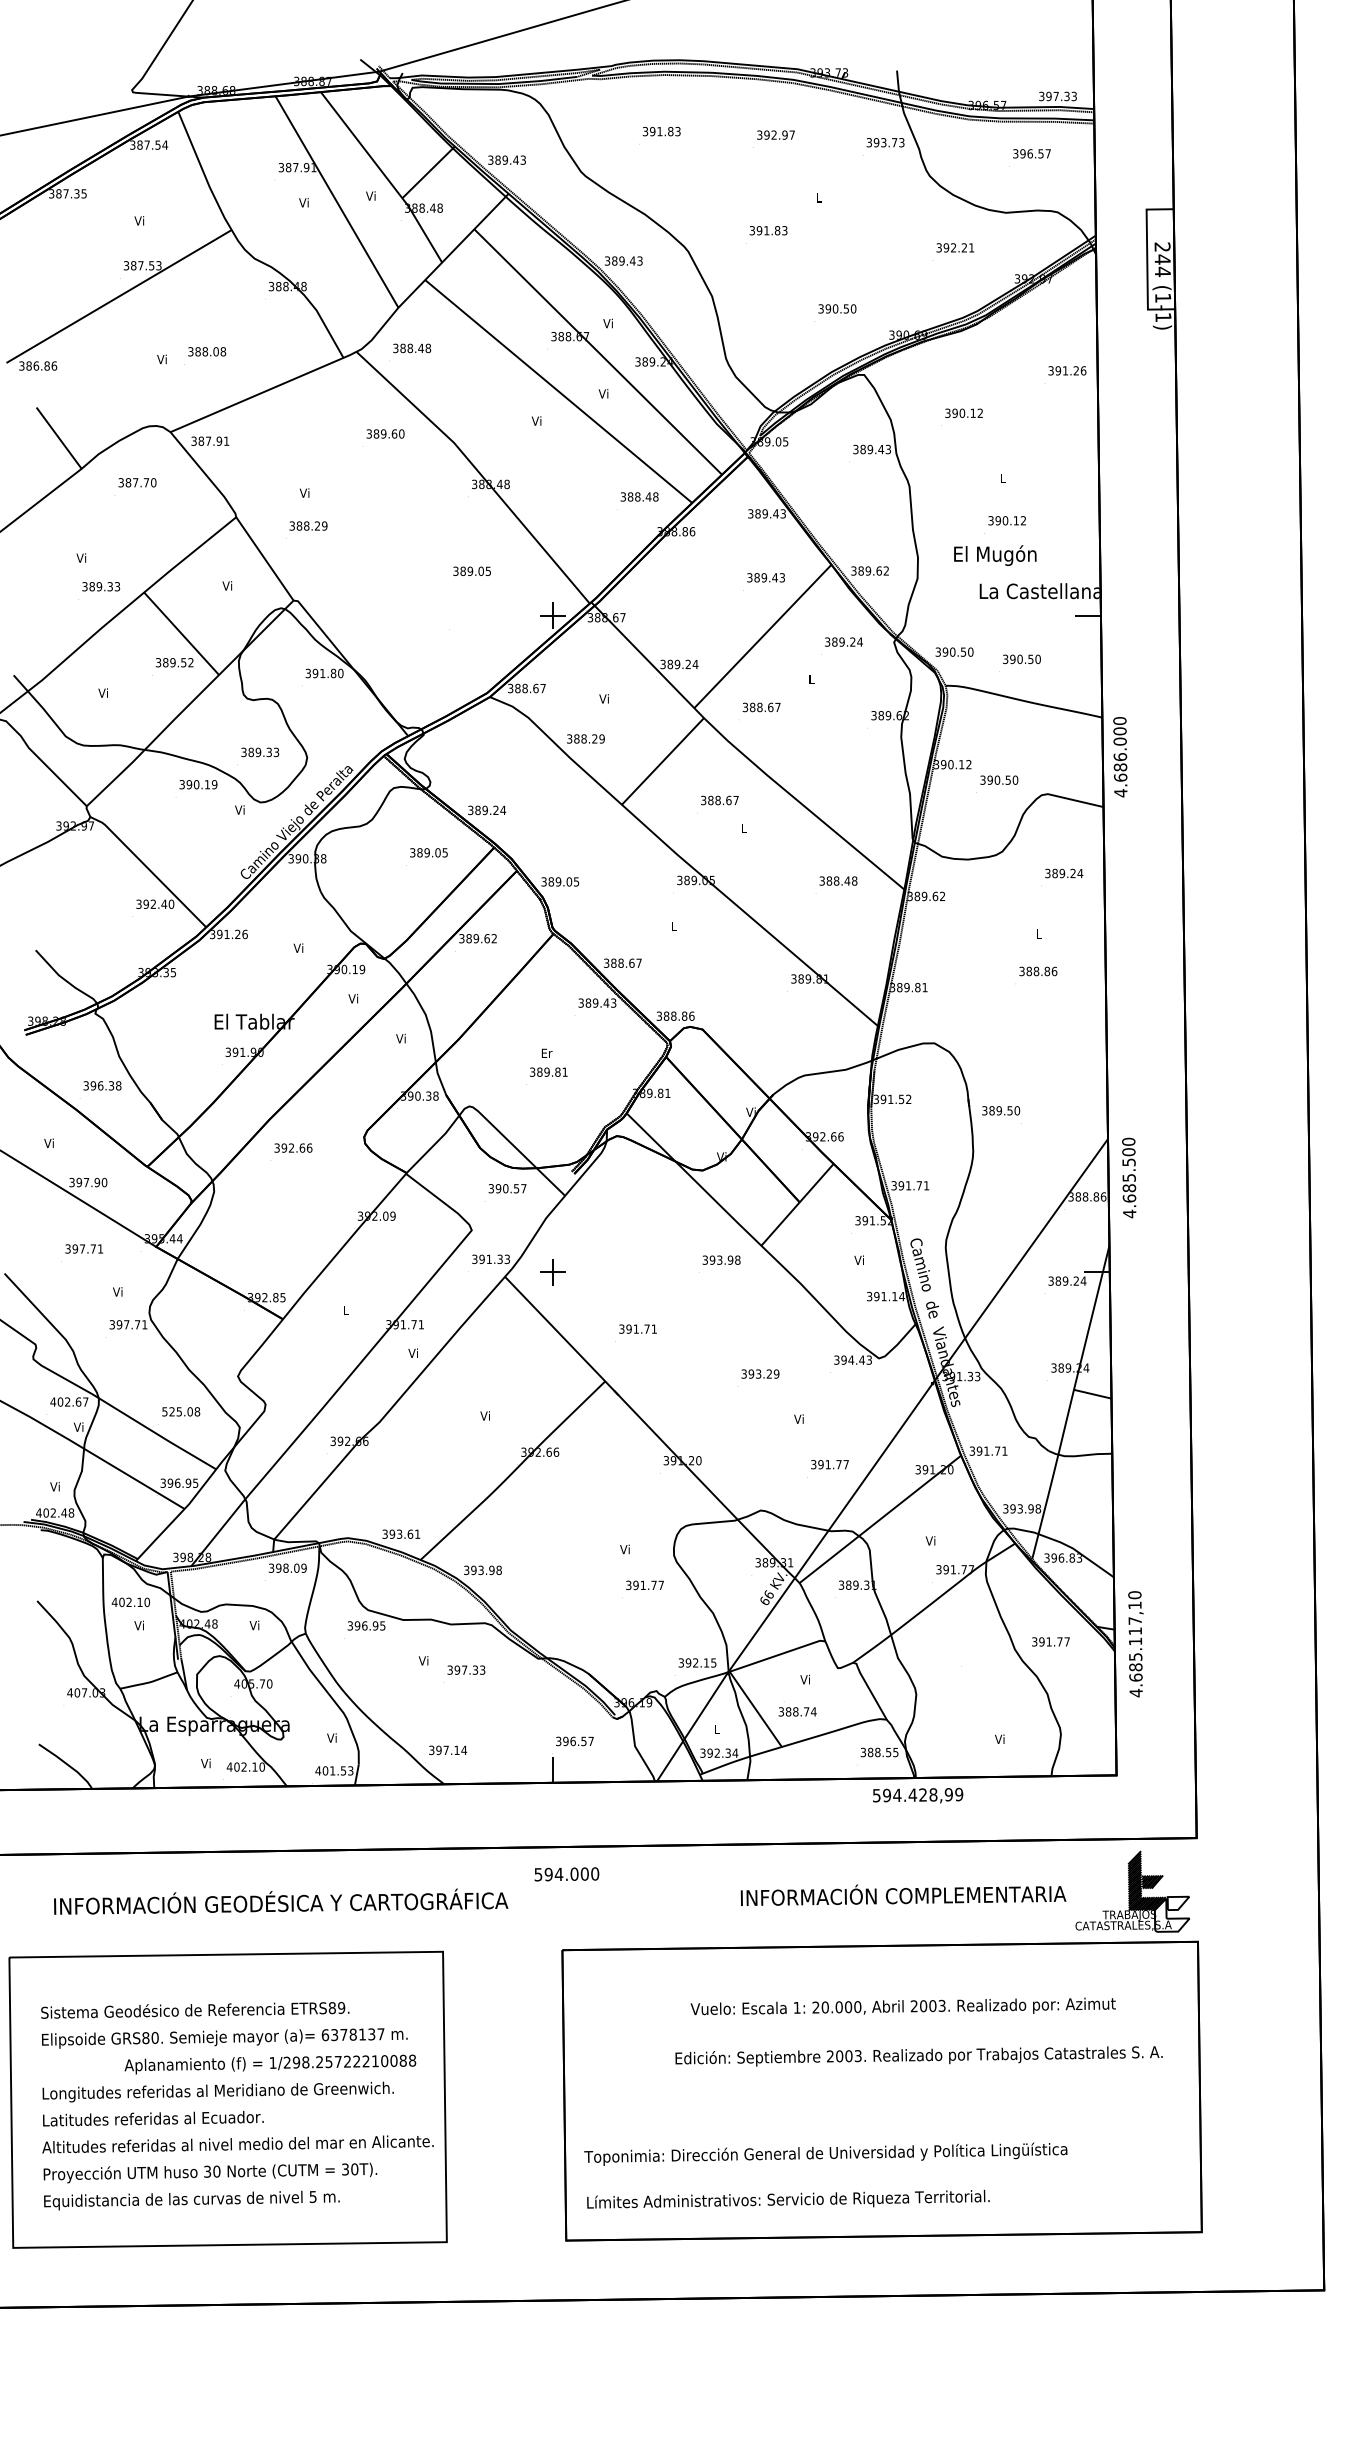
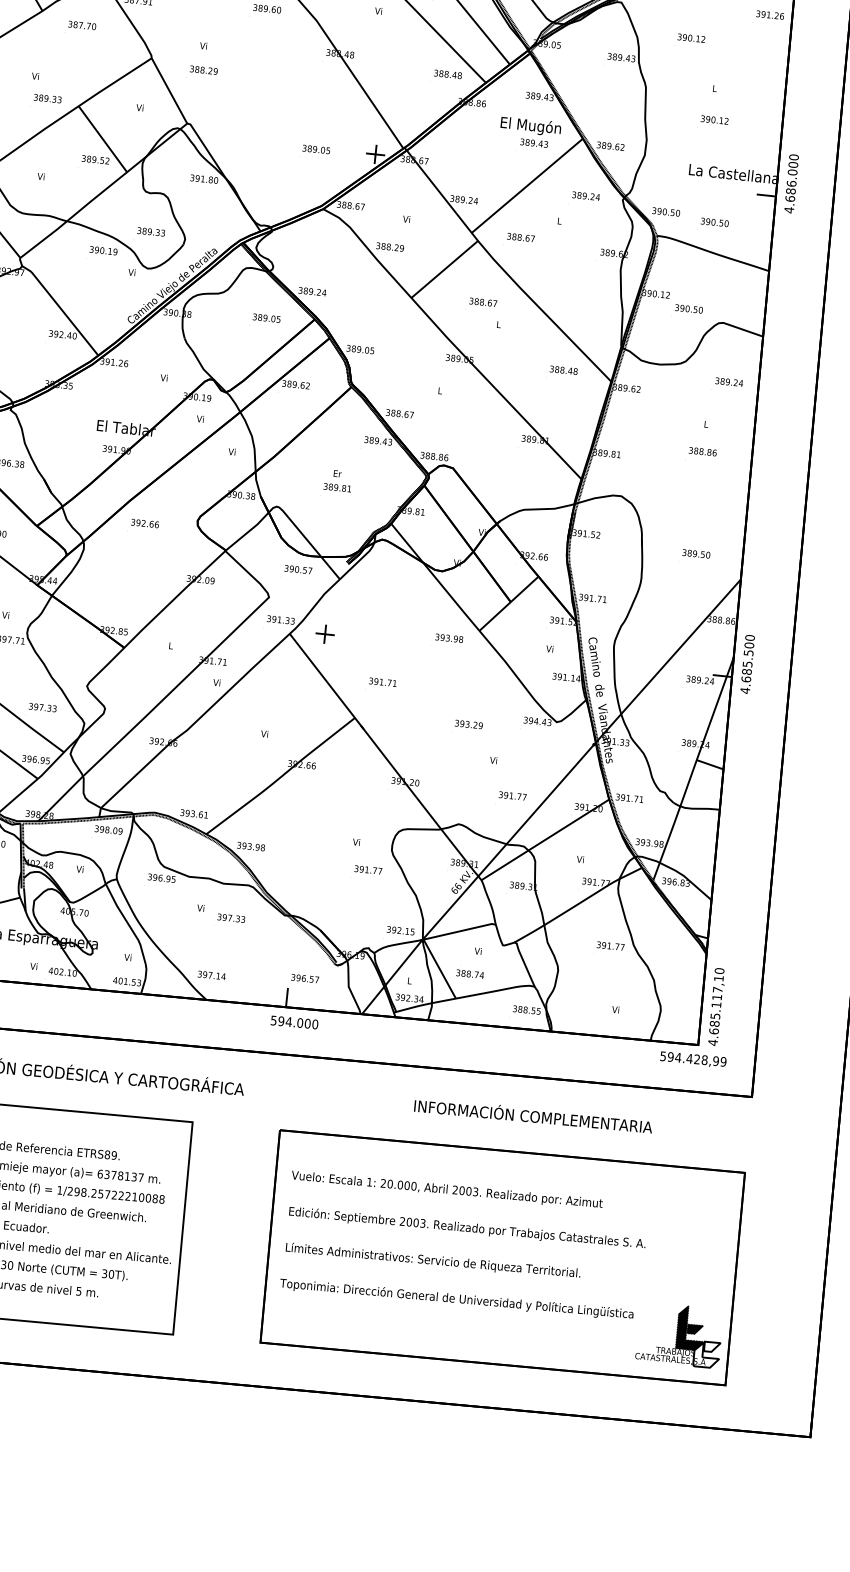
text: (995, 555) -> (531, 126), moved
text: (471, 570) -> (315, 148), moved
text: (1120, 757) -> (791, 184), moved
text: (1001, 1110) -> (696, 553), moved
text: (1129, 1177) -> (747, 664), moved
text: (181, 1411) -> (43, 707), 525.08 -> 397.33
text: (1050, 1641) -> (610, 945), moved
text: (1135, 1644) -> (716, 1007), moved
text: (918, 1795) -> (693, 1059), moved
text: (566, 1874) -> (294, 1022), moved
part: (1132, 1891) -> (679, 1334), moved
text: (902, 2006) -> (446, 1189), moved
text: (918, 2056) -> (466, 1228), moved
text: (788, 2198) -> (433, 1259), moved

